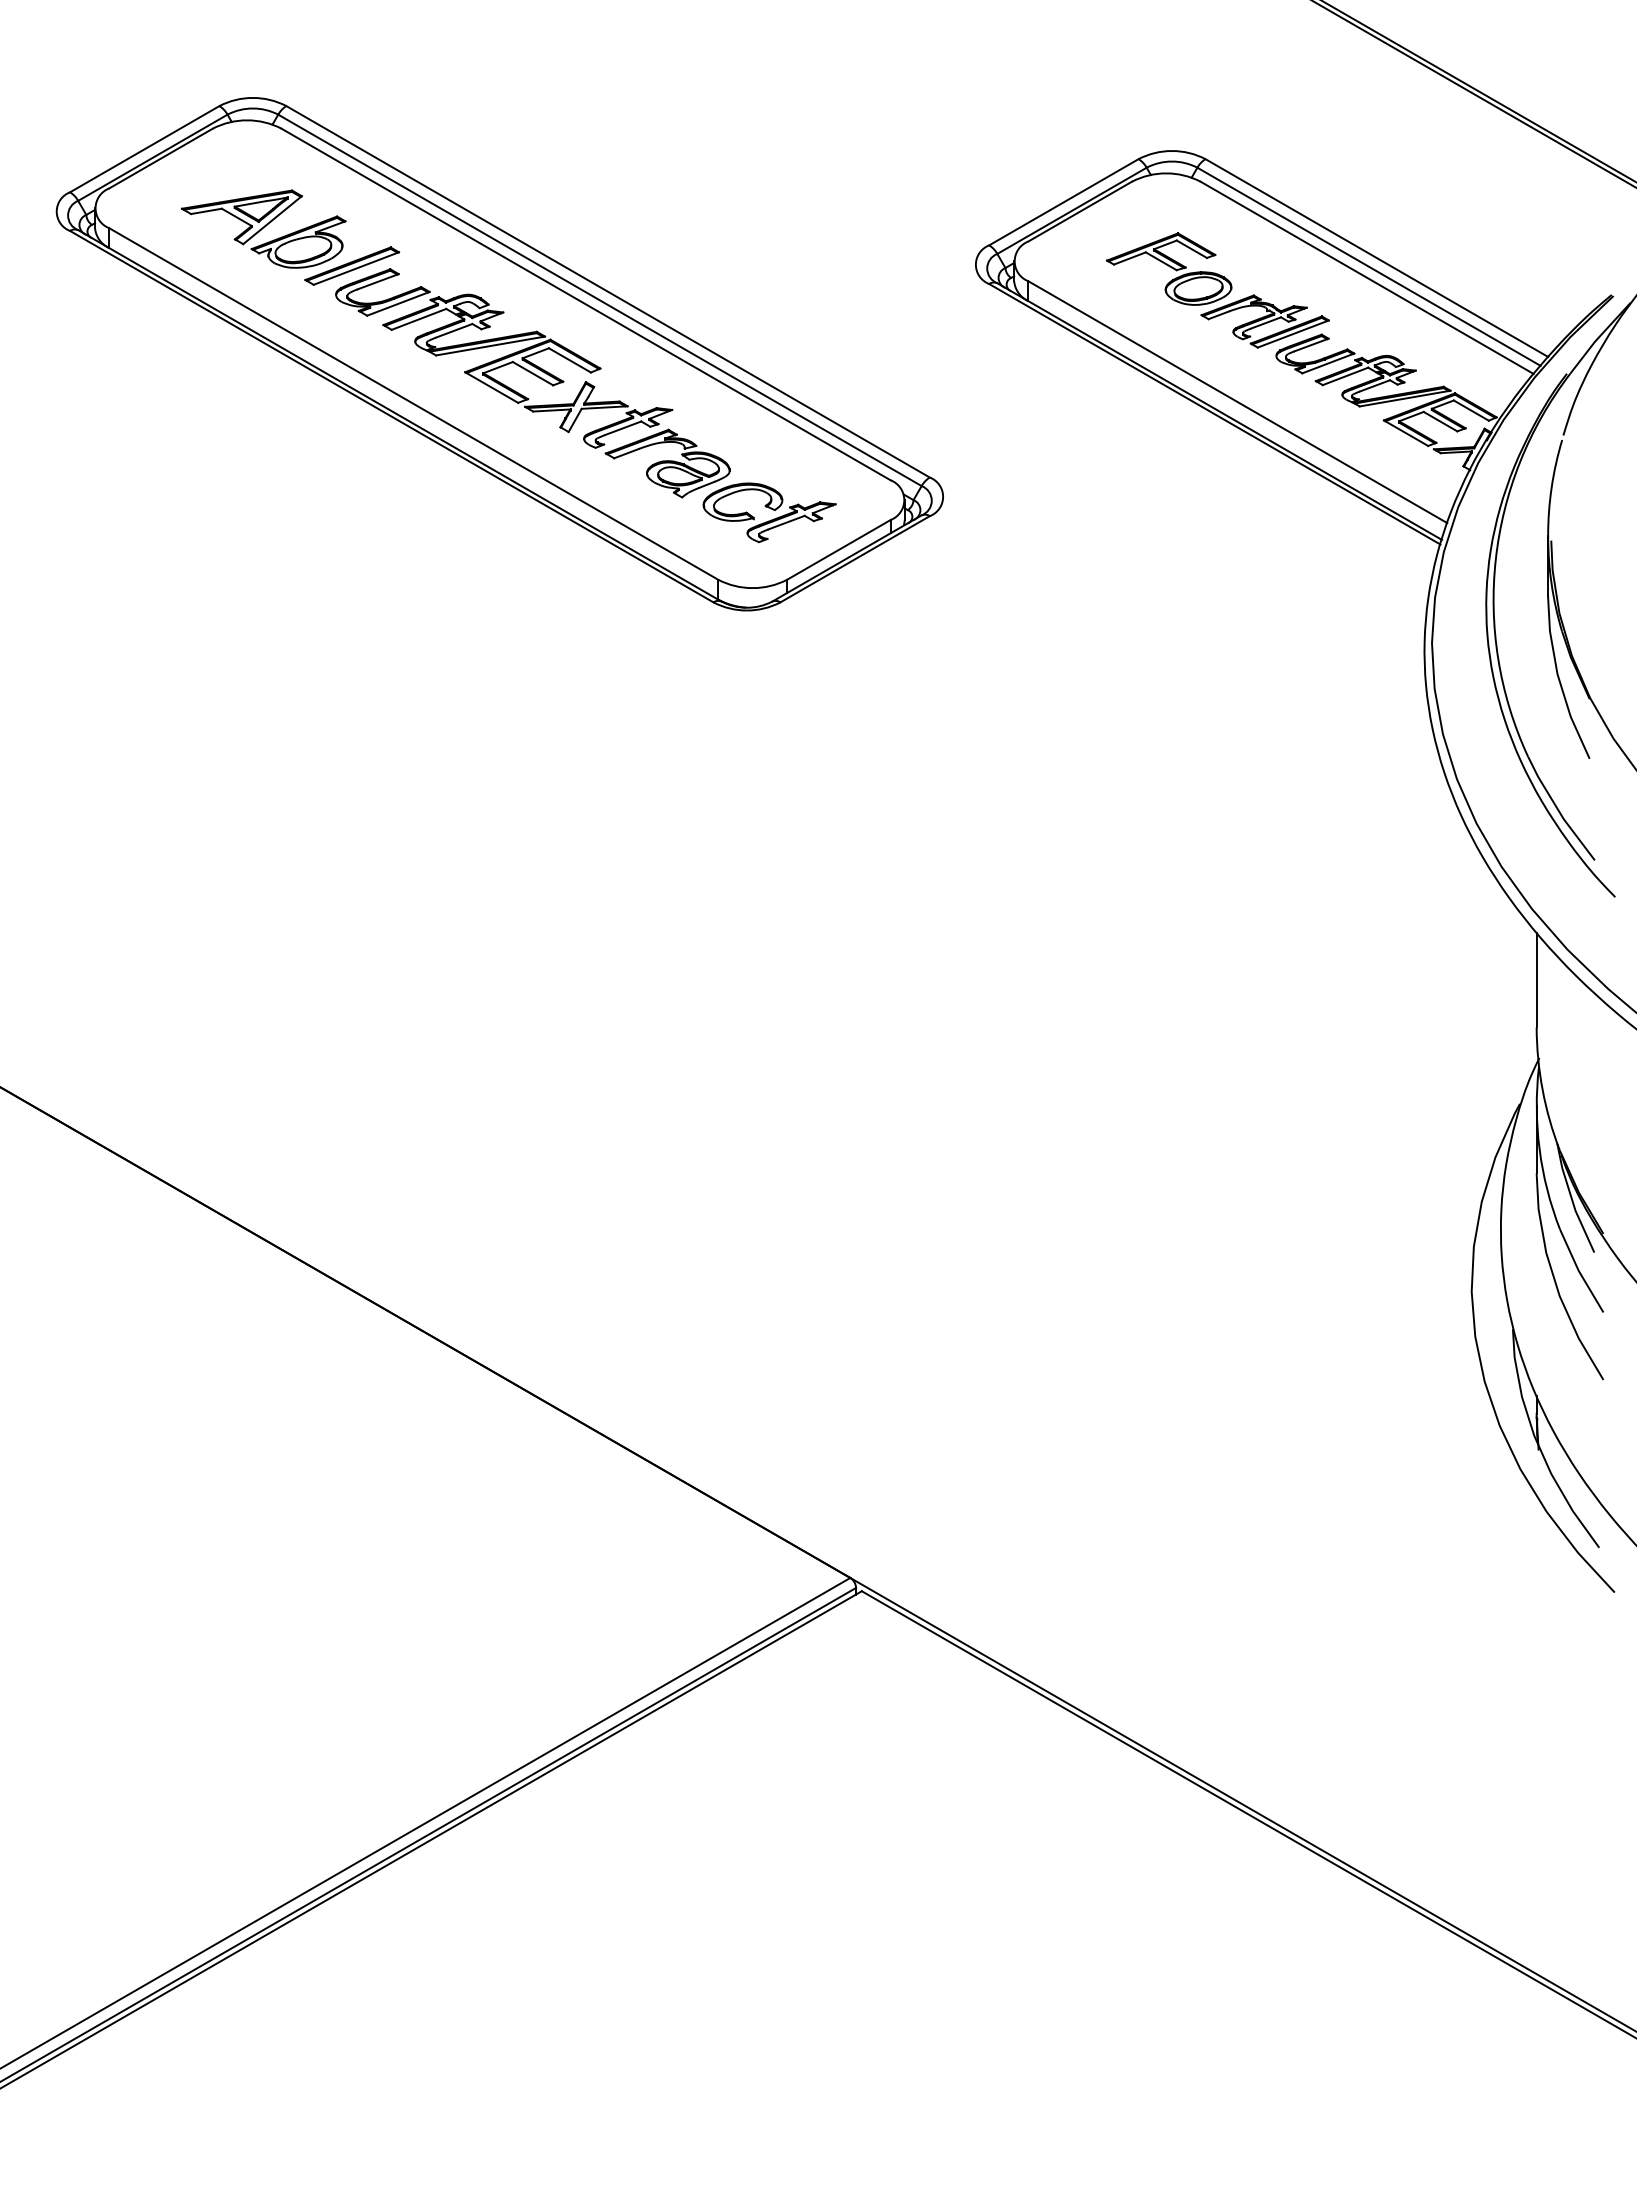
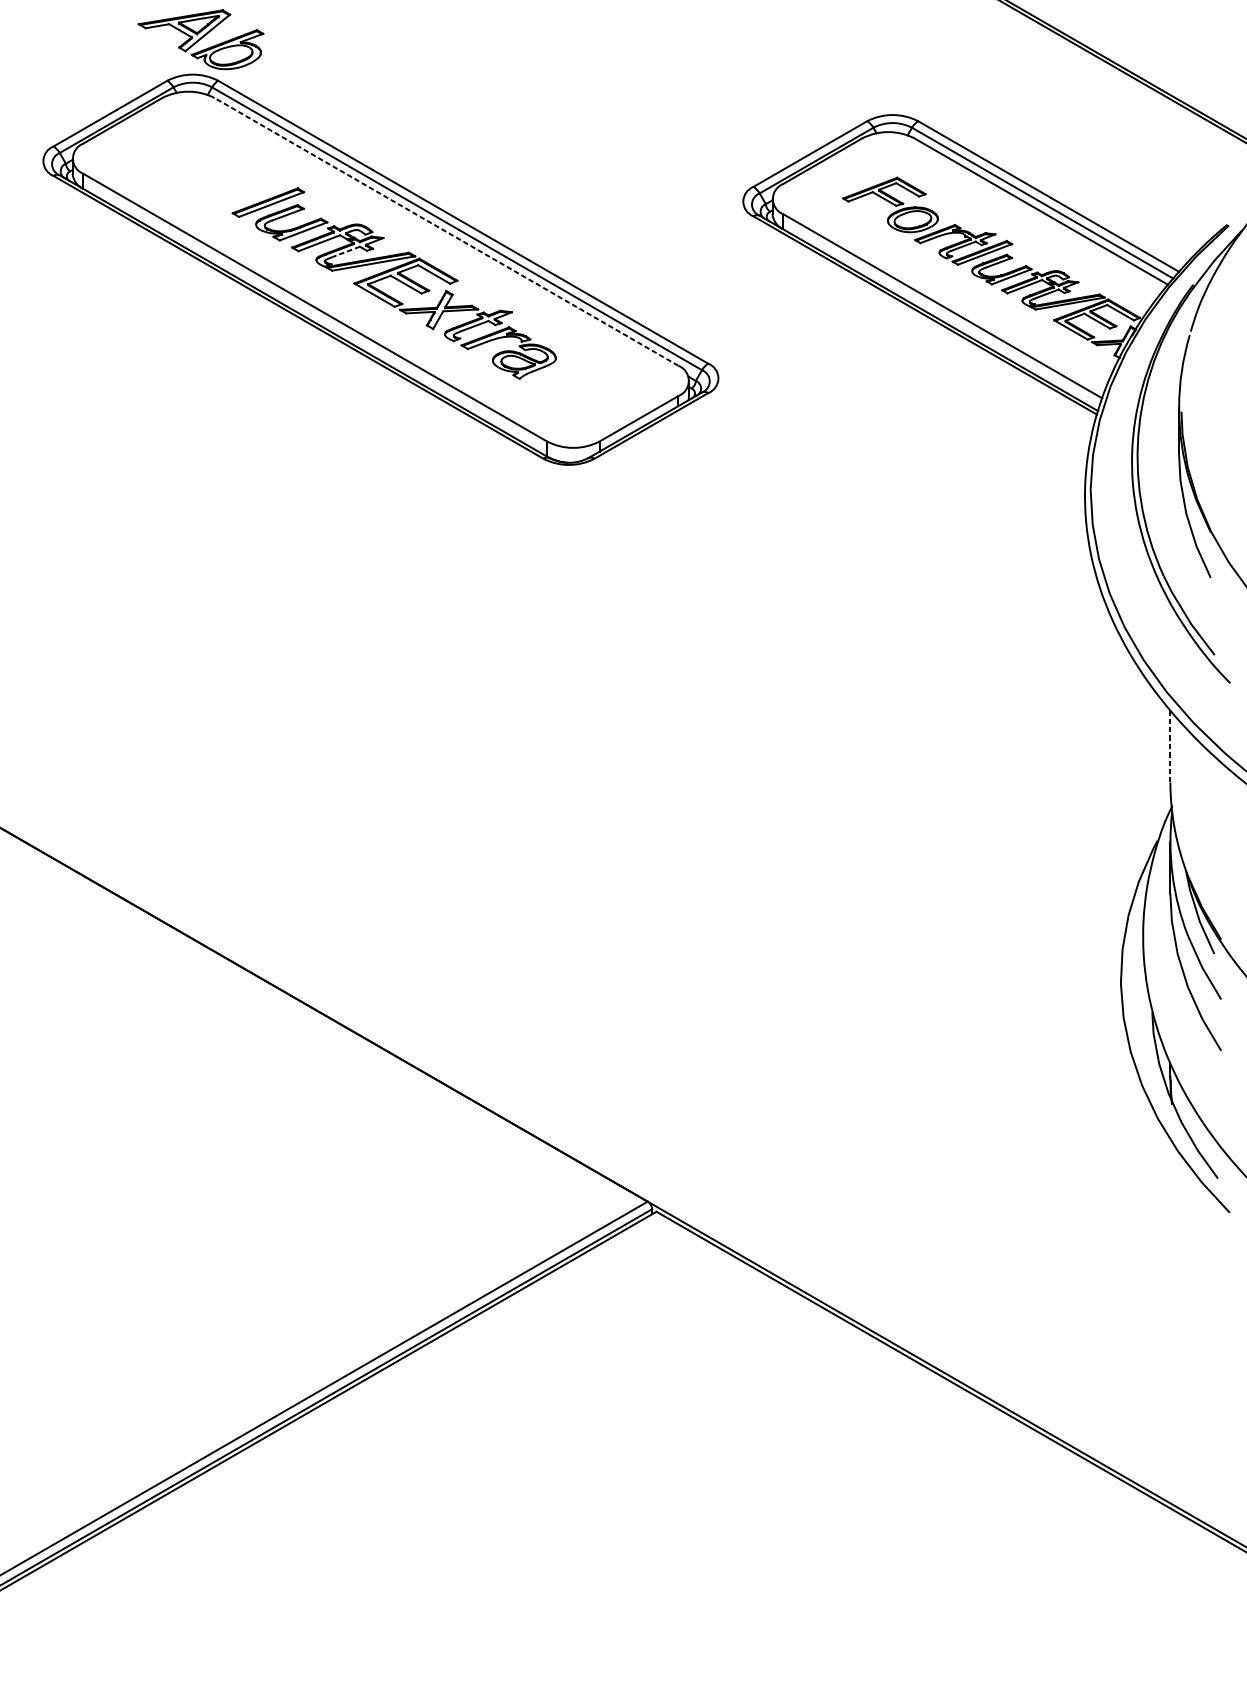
part: (263, 228) -> (200, 39), moved
line: (586, 304) -> (446, 231), solid -> dashed
line: (453, 330) -> (345, 251), solid -> dashed
part: (769, 512) -> (586, 390), removed
line: (1536, 980) -> (1170, 746), solid -> dashed

